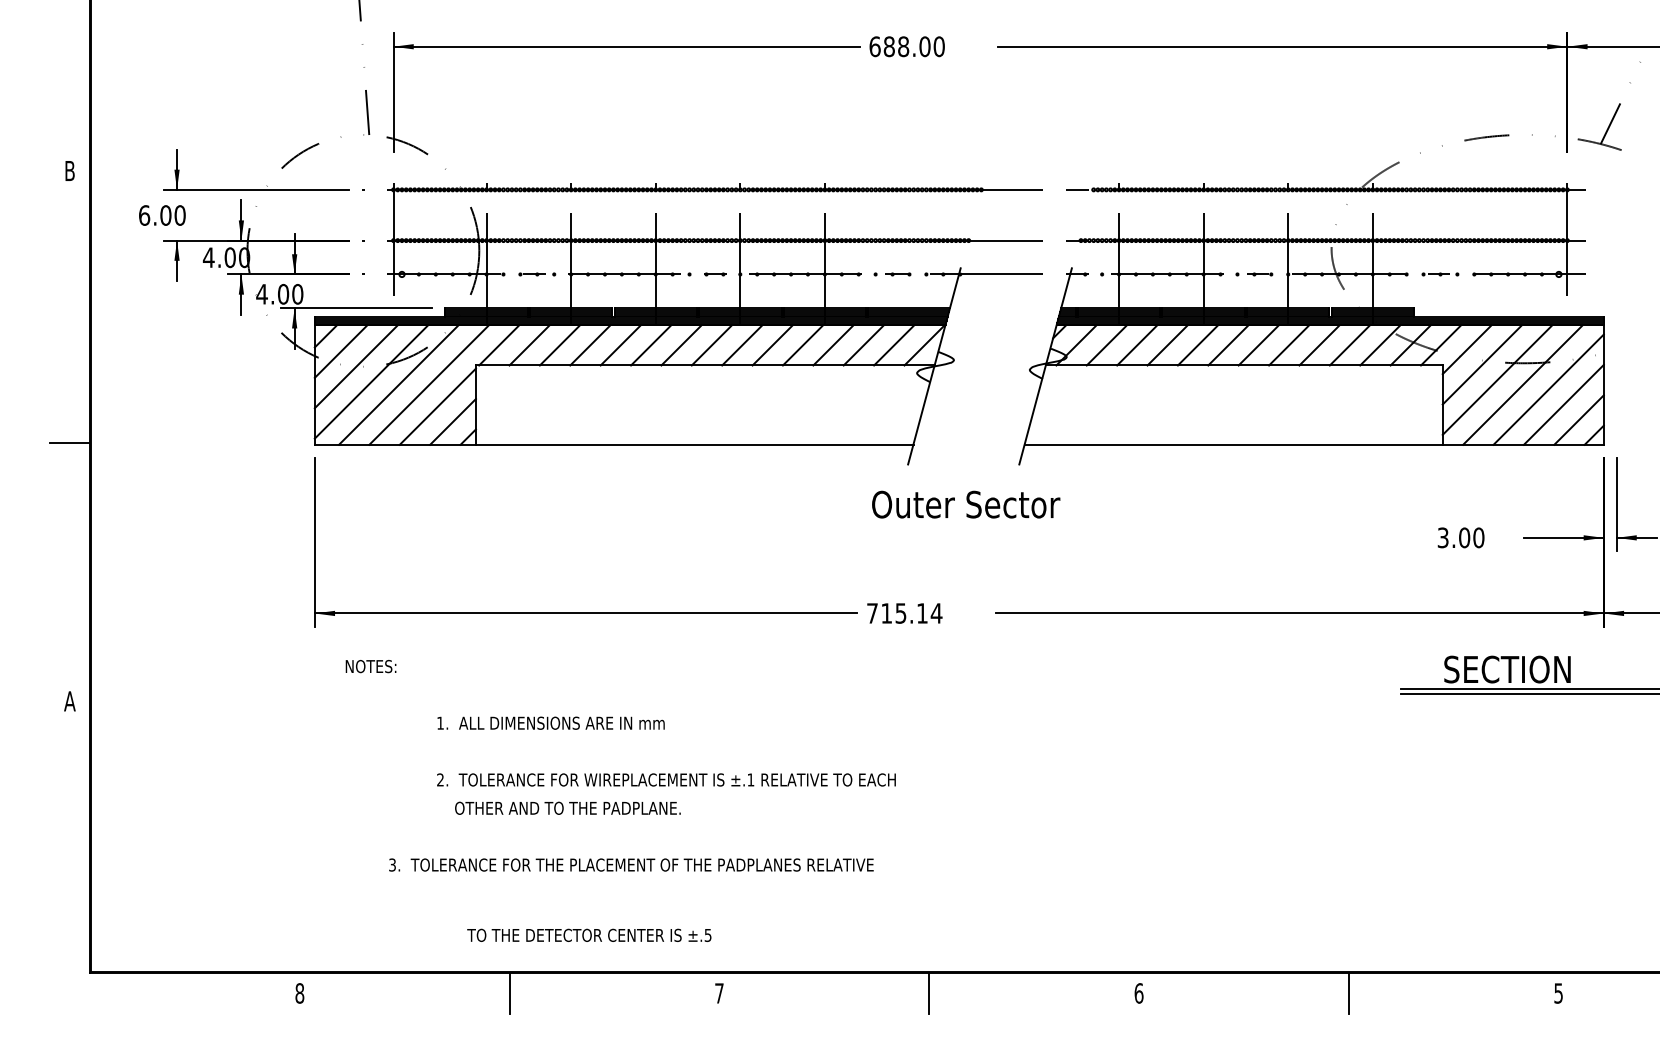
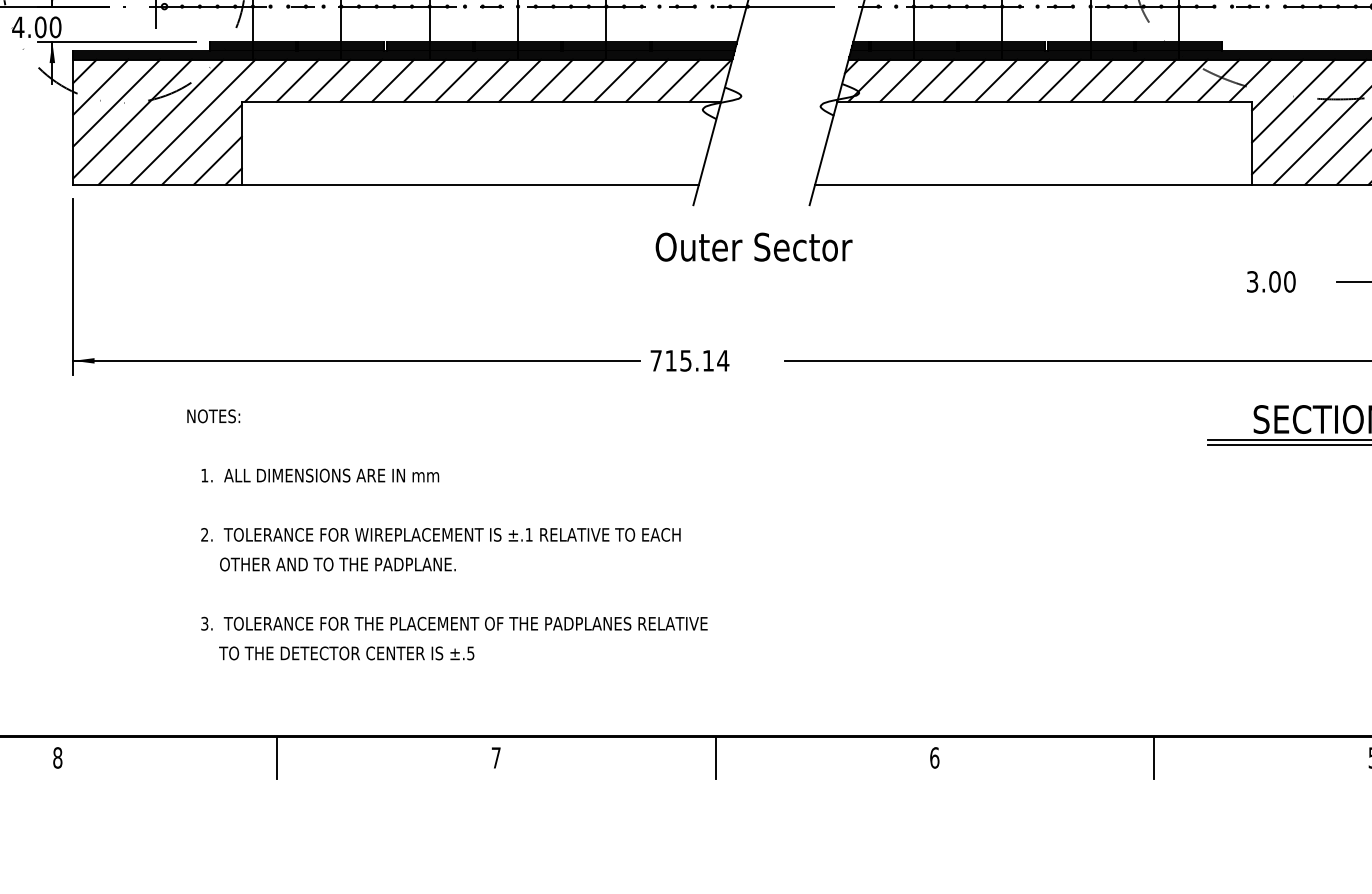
text: (370, 666) -> (213, 416), moved
text: (631, 864) -> (454, 623), moved
text: (589, 934) -> (346, 652), moved

